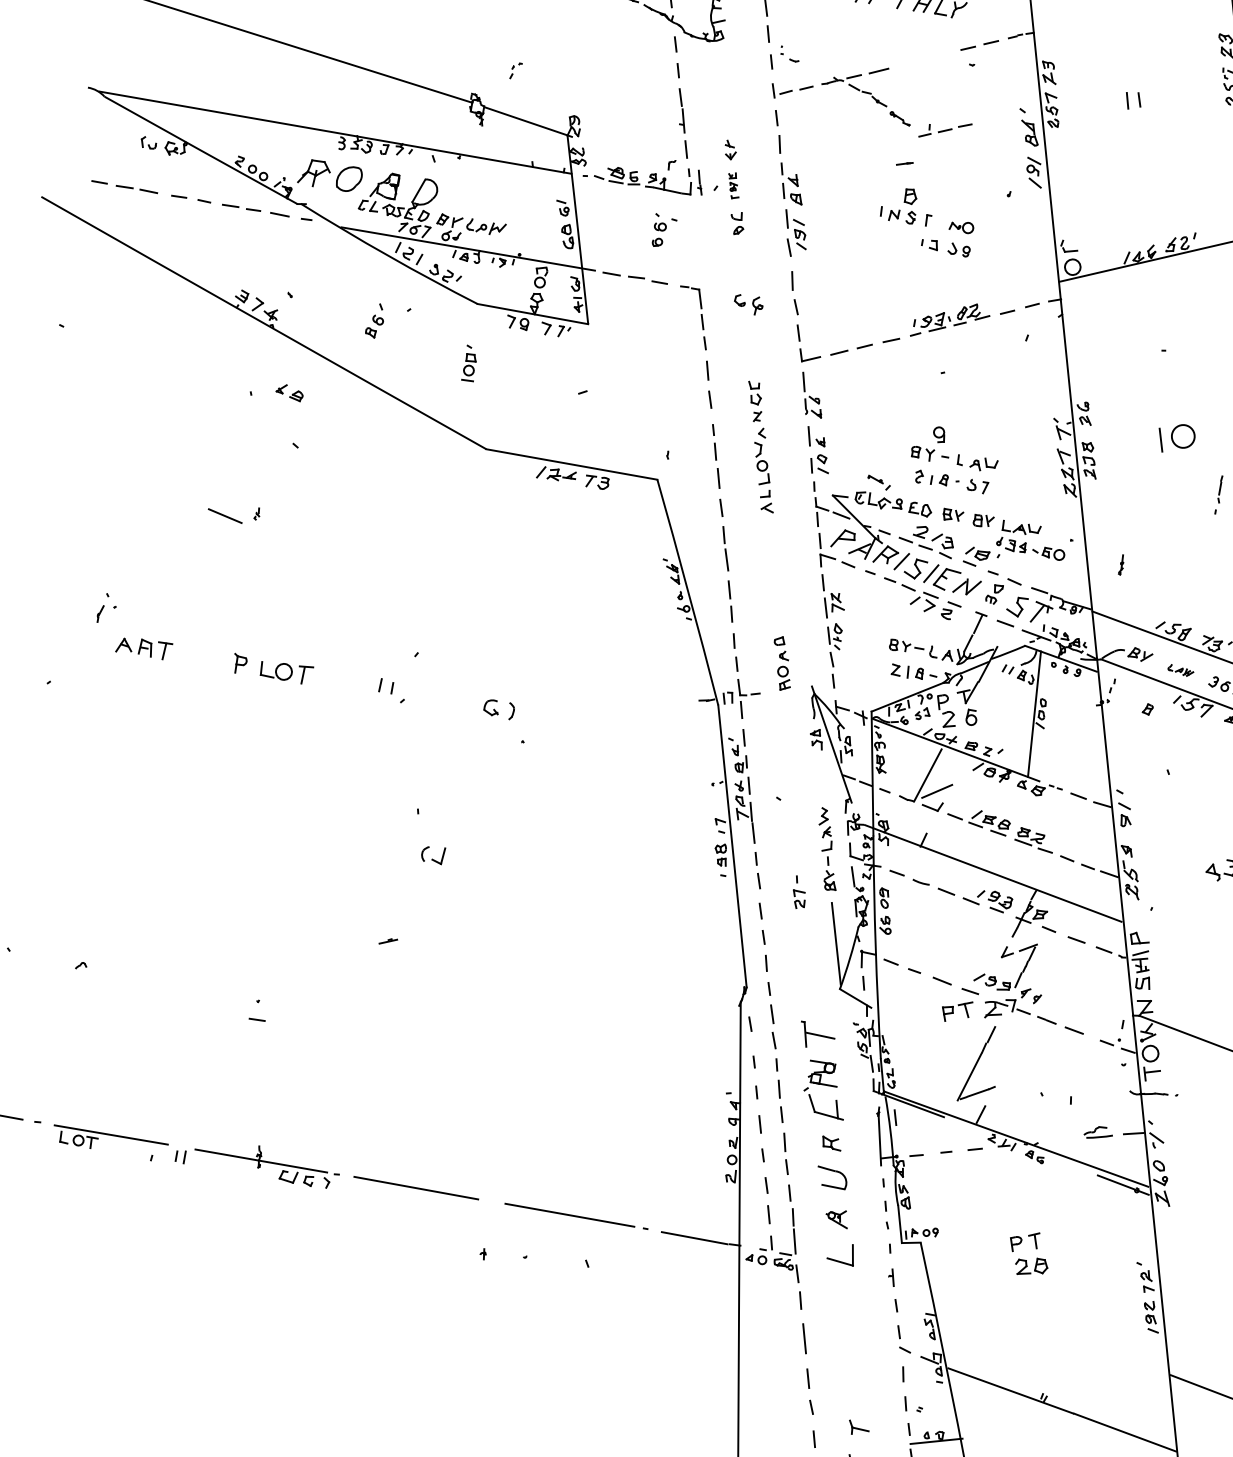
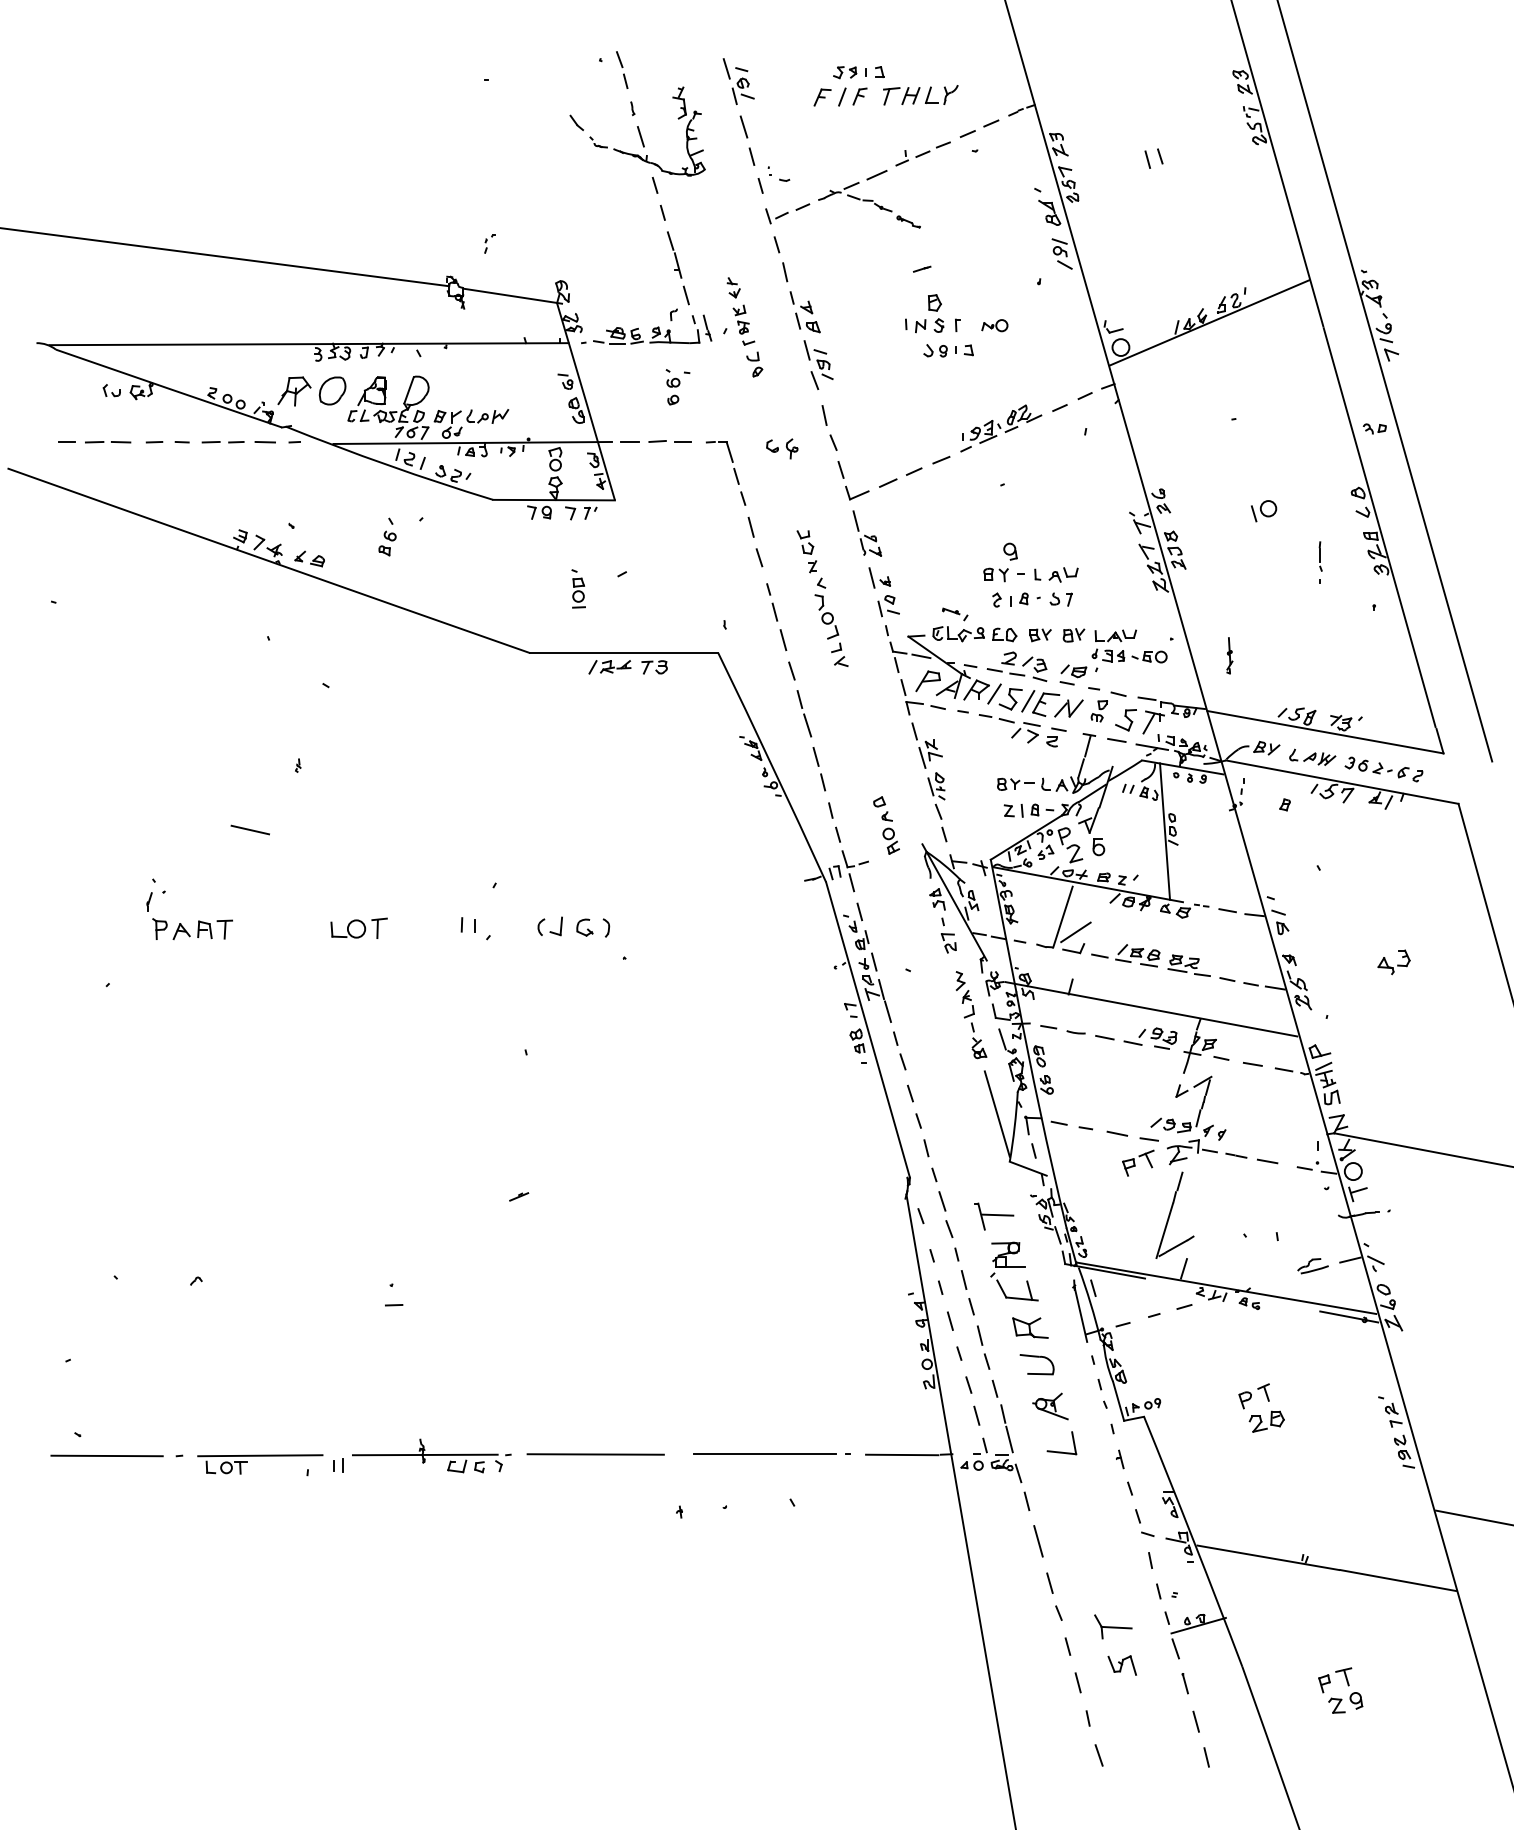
part: (944, 129) -> (922, 153), moved
part: (733, 185) -> (743, 324), size x1.43
part: (959, 249) -> (935, 350), moved
part: (470, 363) -> (578, 588), moved
part: (289, 392) -> (309, 558), moved
part: (1176, 439) -> (1264, 511), size x0.62
line: (224, 515) -> (249, 829), moved
part: (1121, 564) -> (1229, 655), size x1.67
part: (239, 663) -> (159, 928), moved
part: (1180, 669) -> (1312, 756), size x1.67
part: (432, 854) -> (549, 926), moved
part: (799, 892) -> (948, 935), moved
part: (831, 1143) -> (1030, 1327), size x1.67
part: (837, 1218) -> (1050, 1406), size x1.43
part: (858, 1428) -> (1113, 1626), size x1.67

